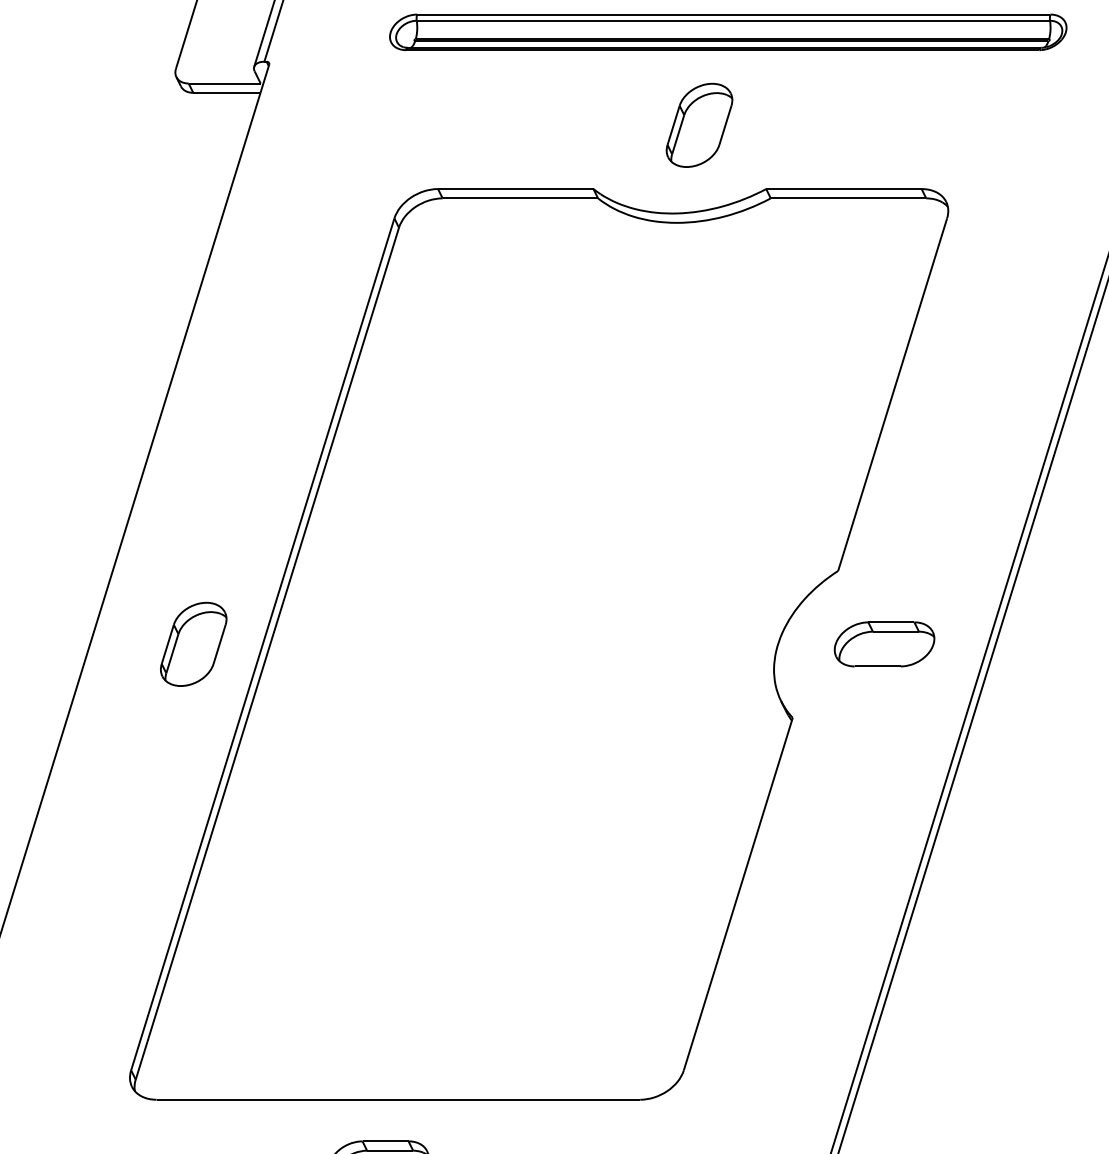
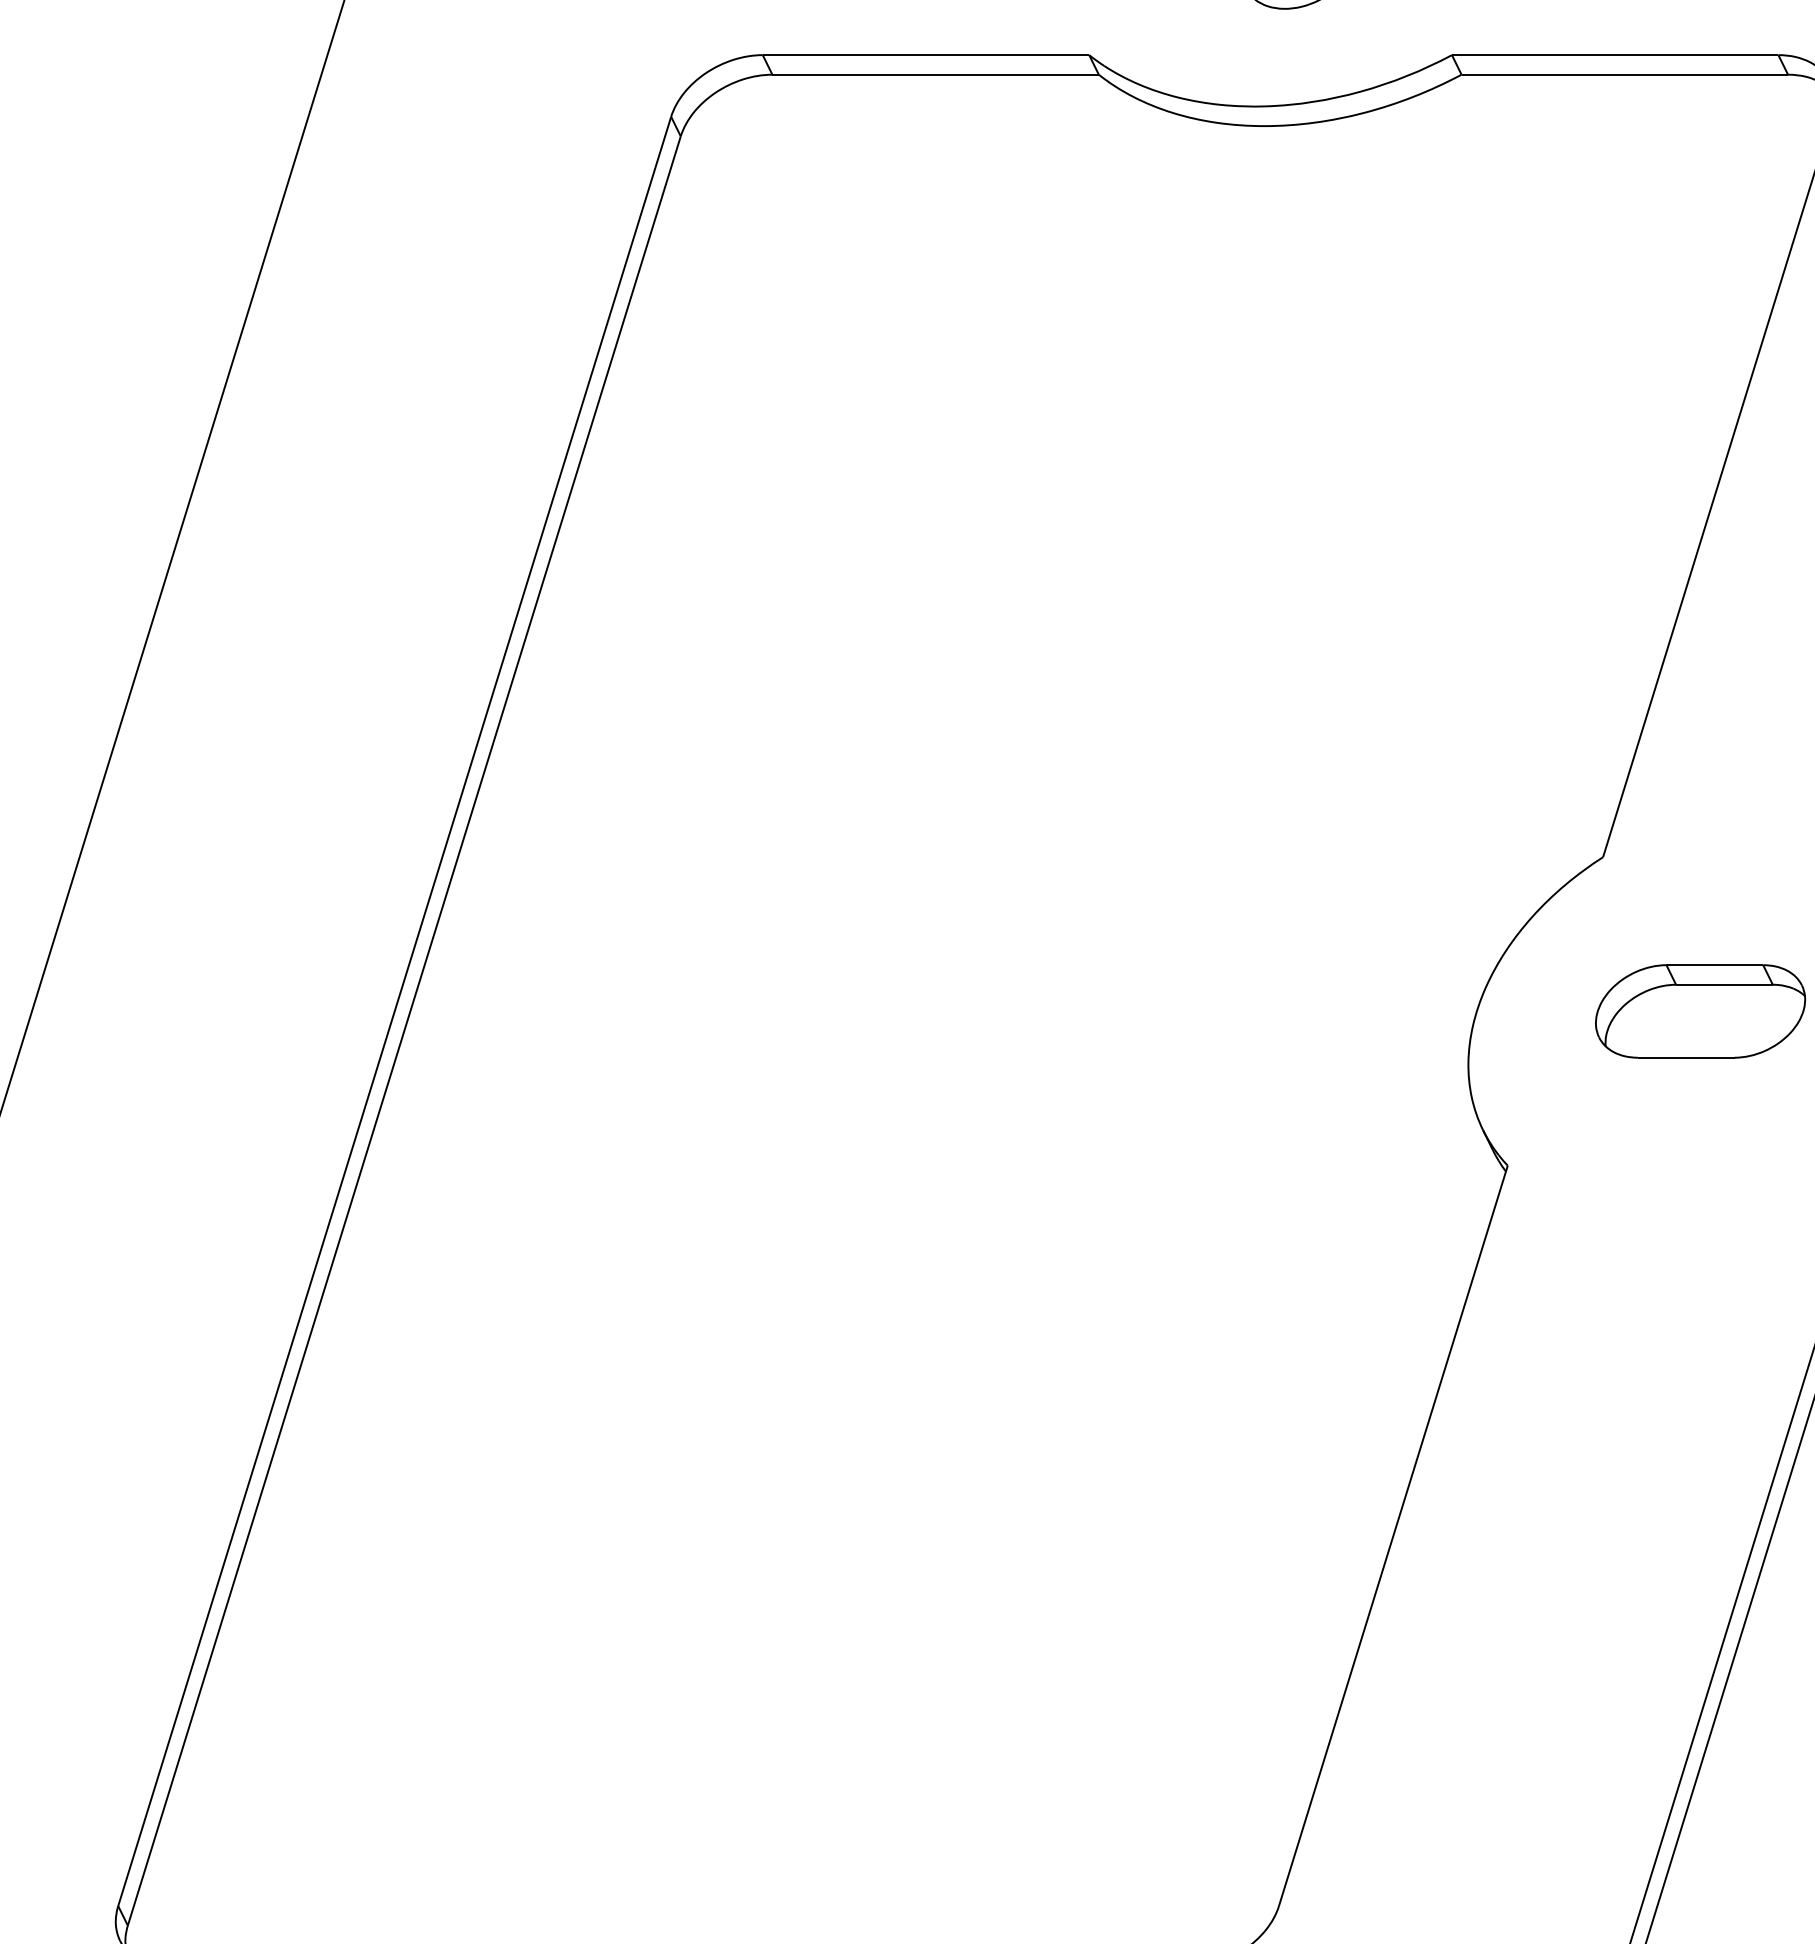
part: (193, 643) -> (249, 1009), removed

